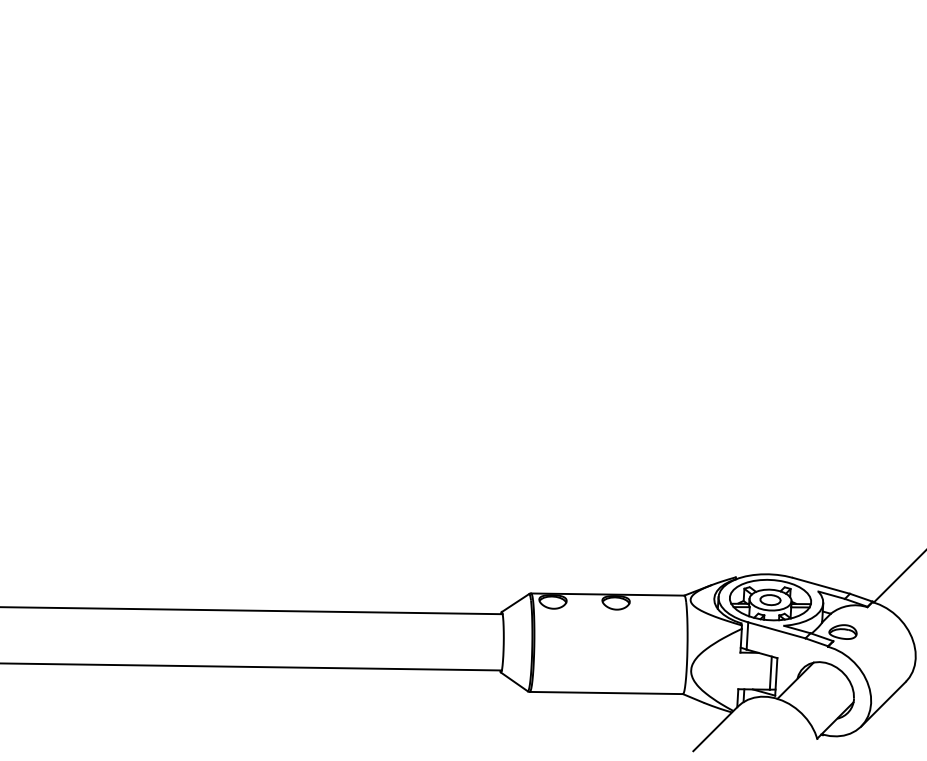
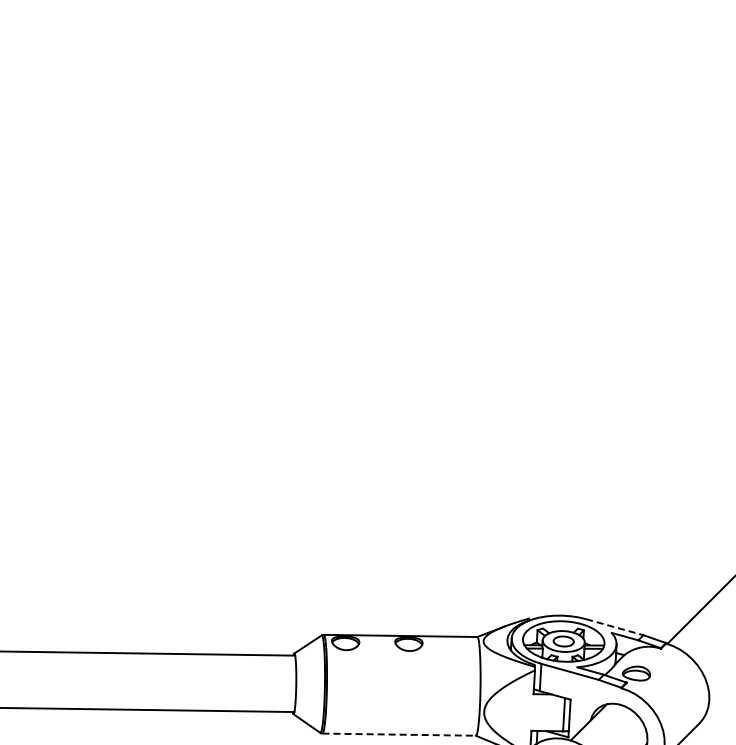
line: (821, 585) -> (614, 626), solid -> dashed
line: (606, 693) -> (399, 735), solid -> dashed

